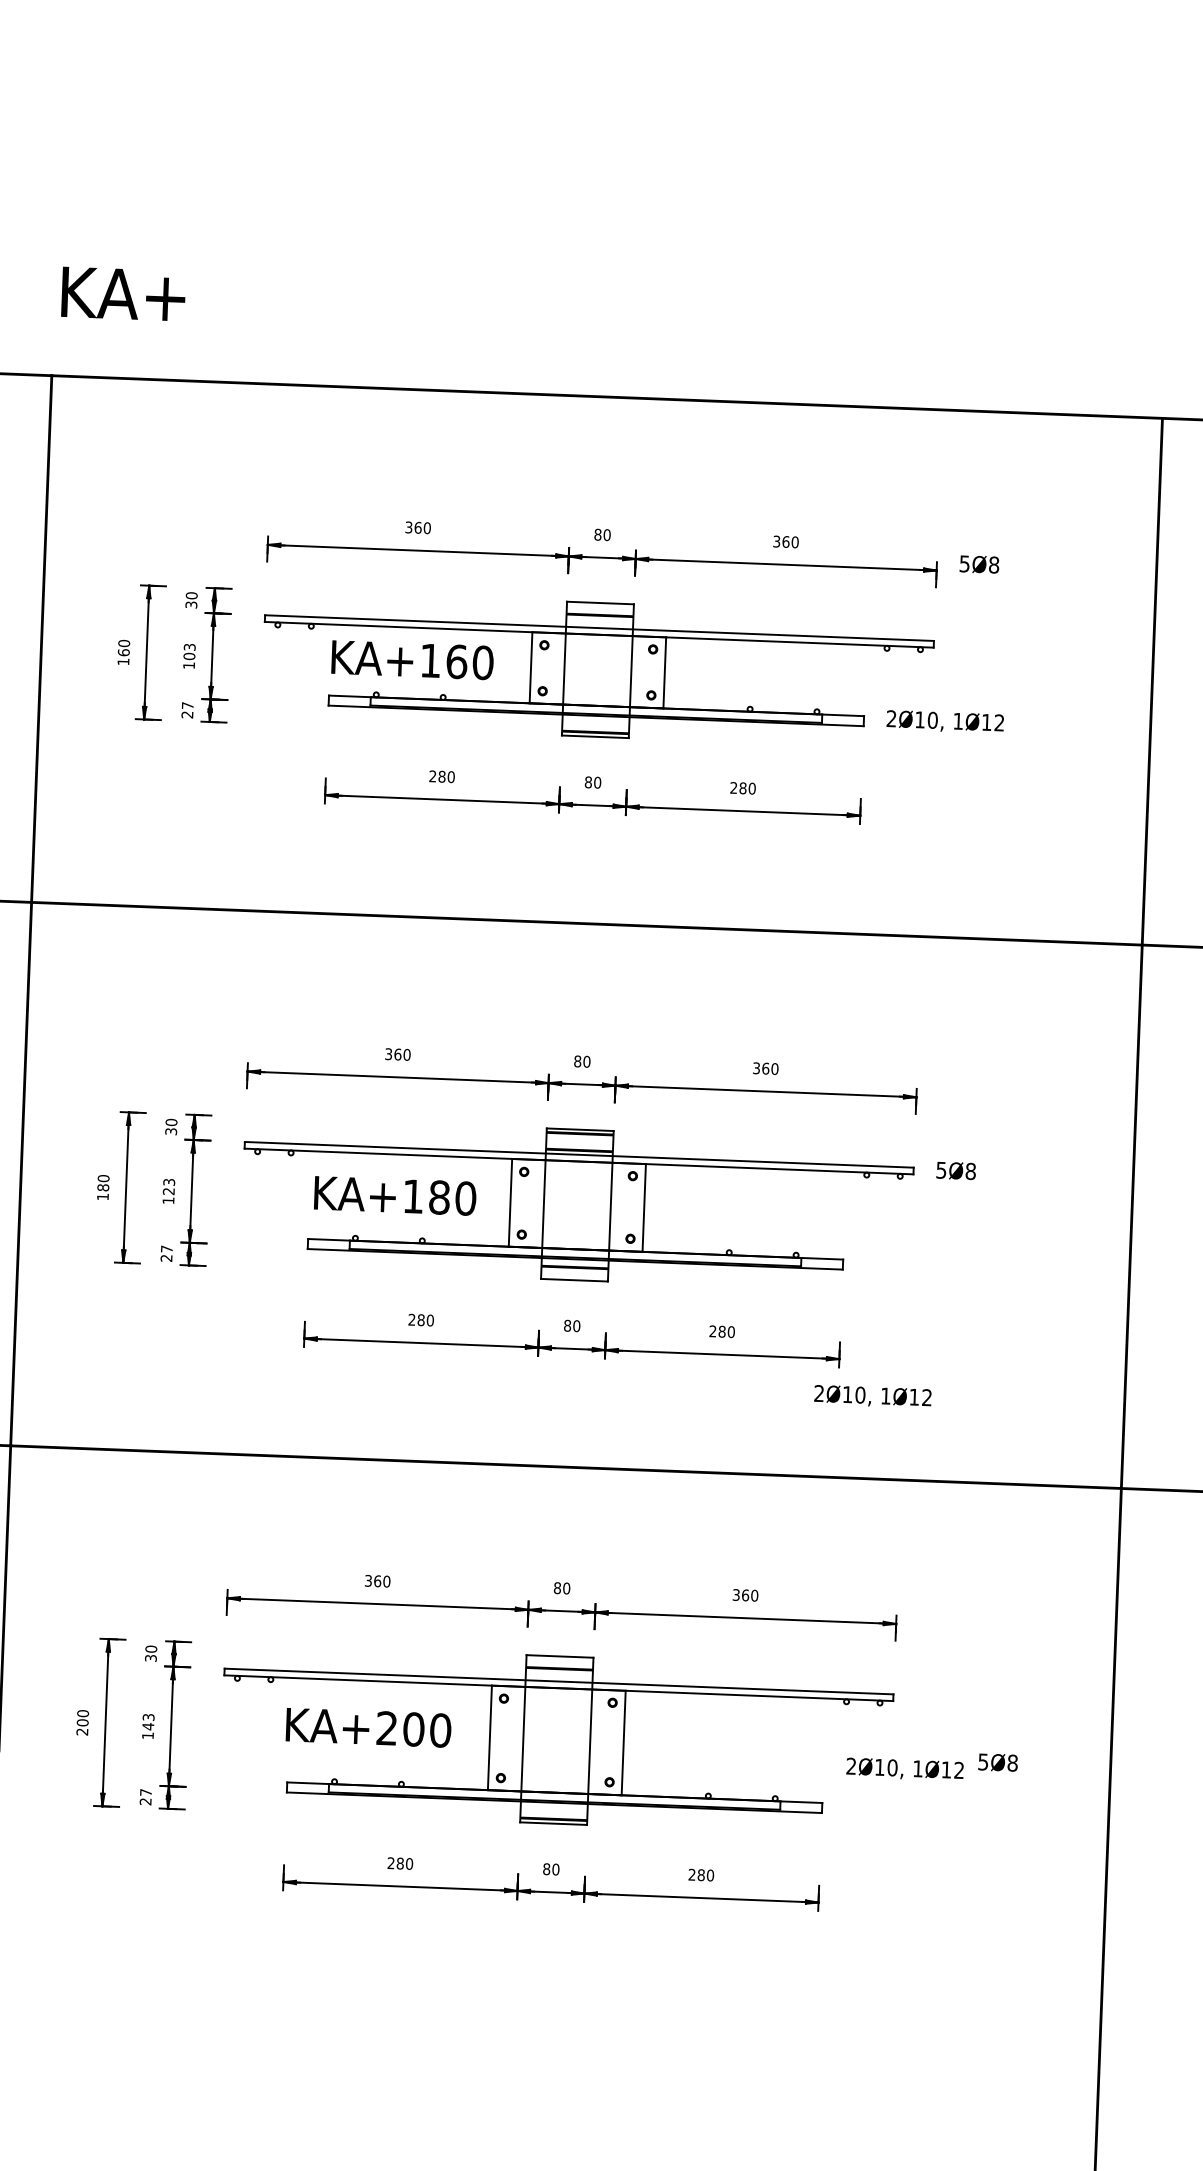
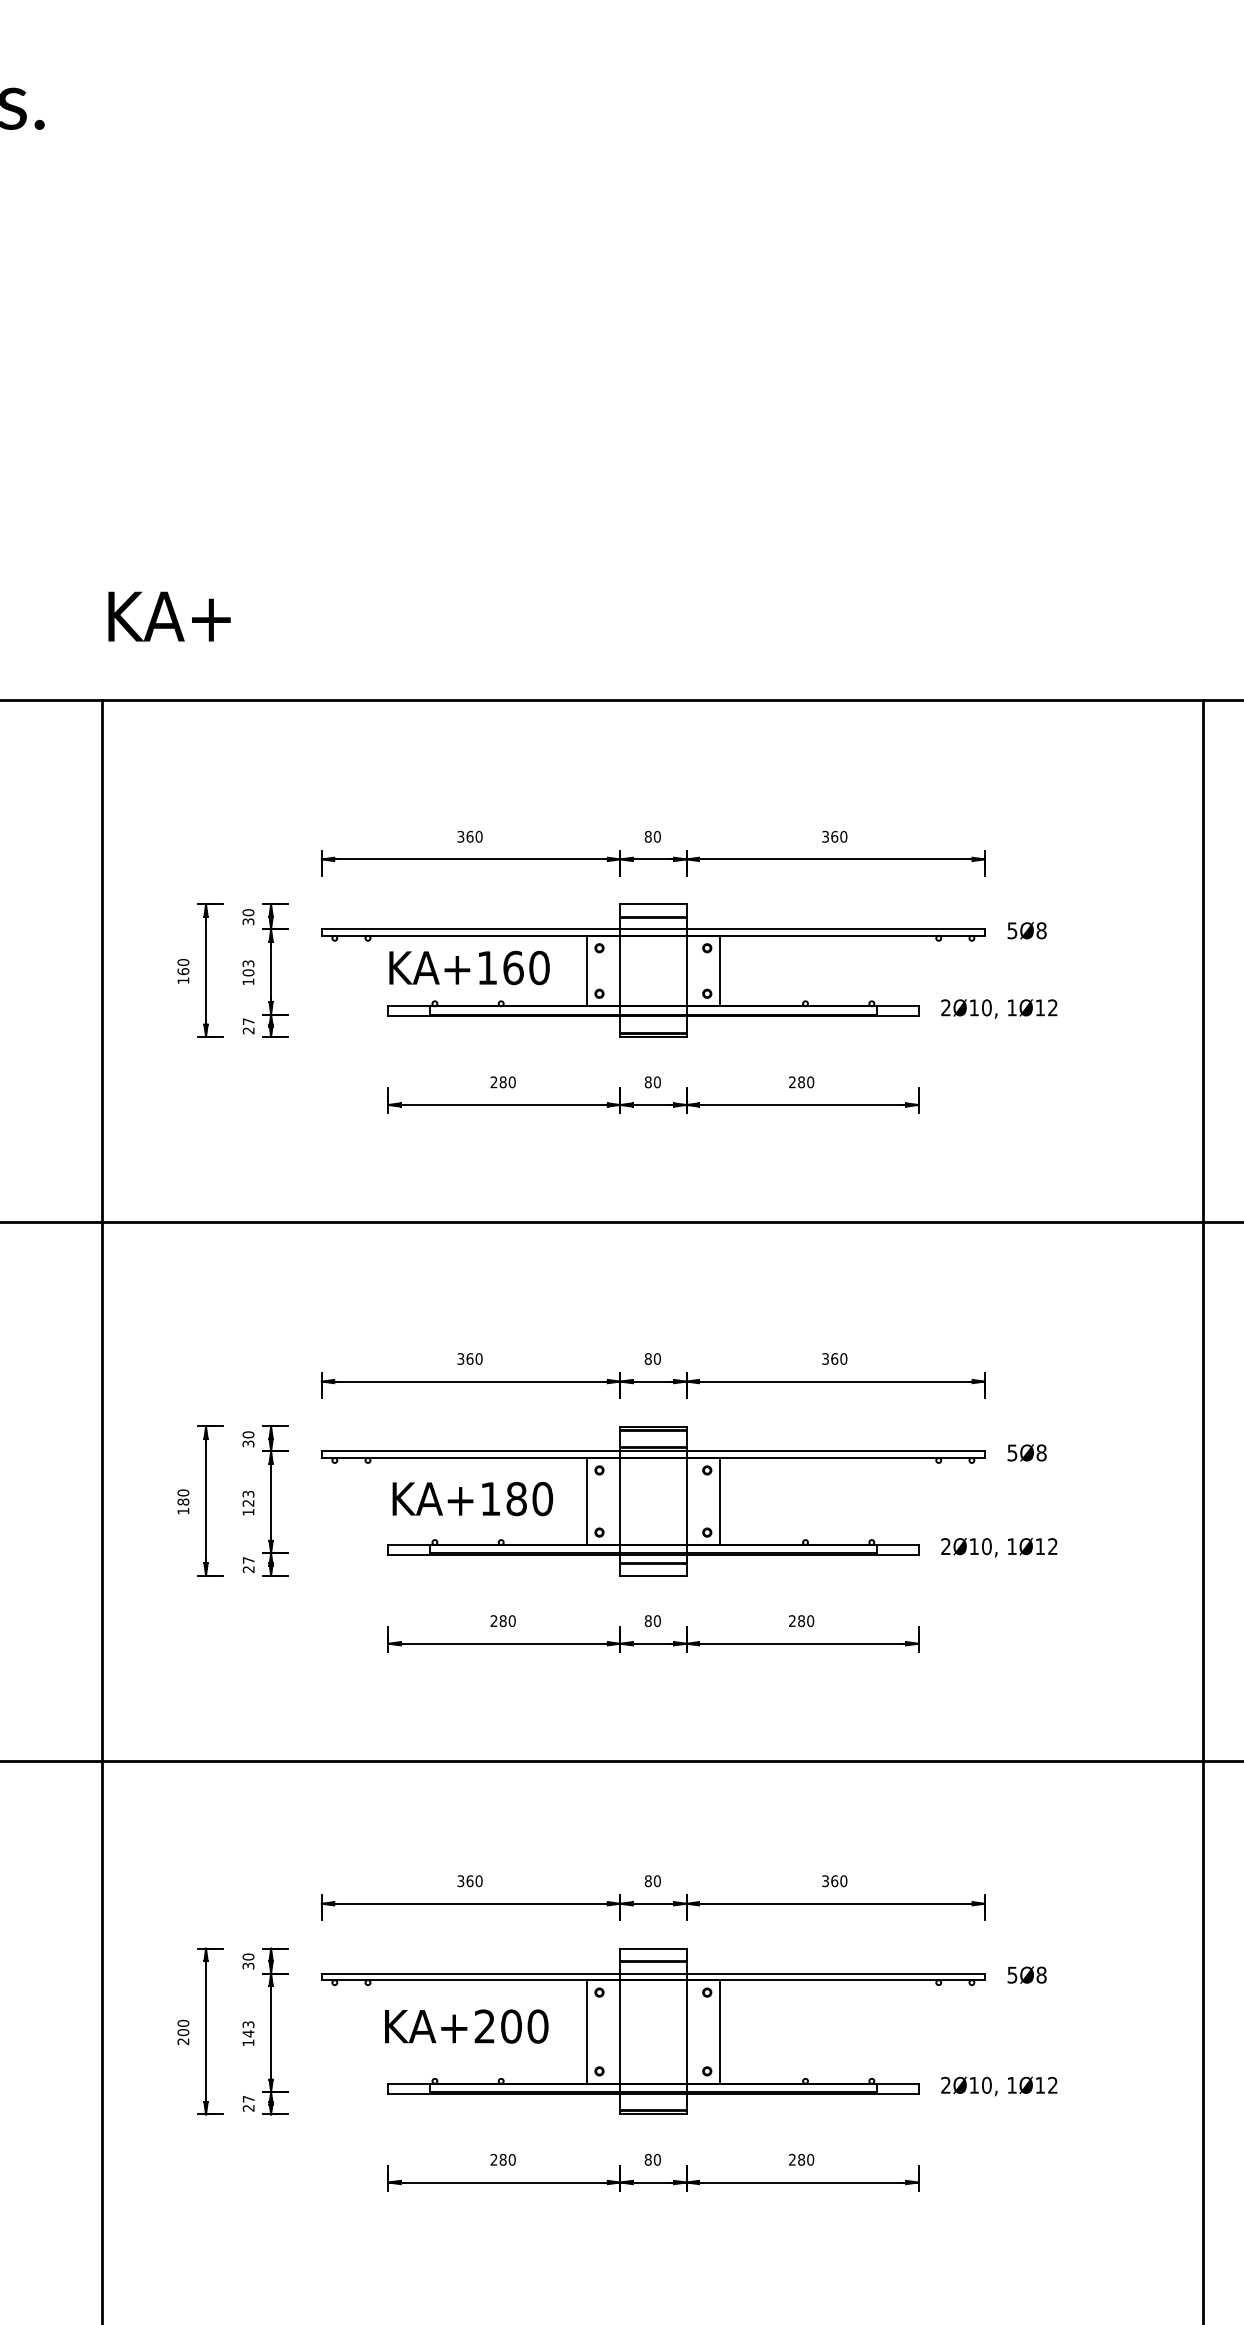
text: (978, 564) -> (1026, 930), moved
text: (873, 1396) -> (999, 1547), moved
text: (997, 1761) -> (1026, 1974), moved
text: (905, 1769) -> (999, 2086), moved

